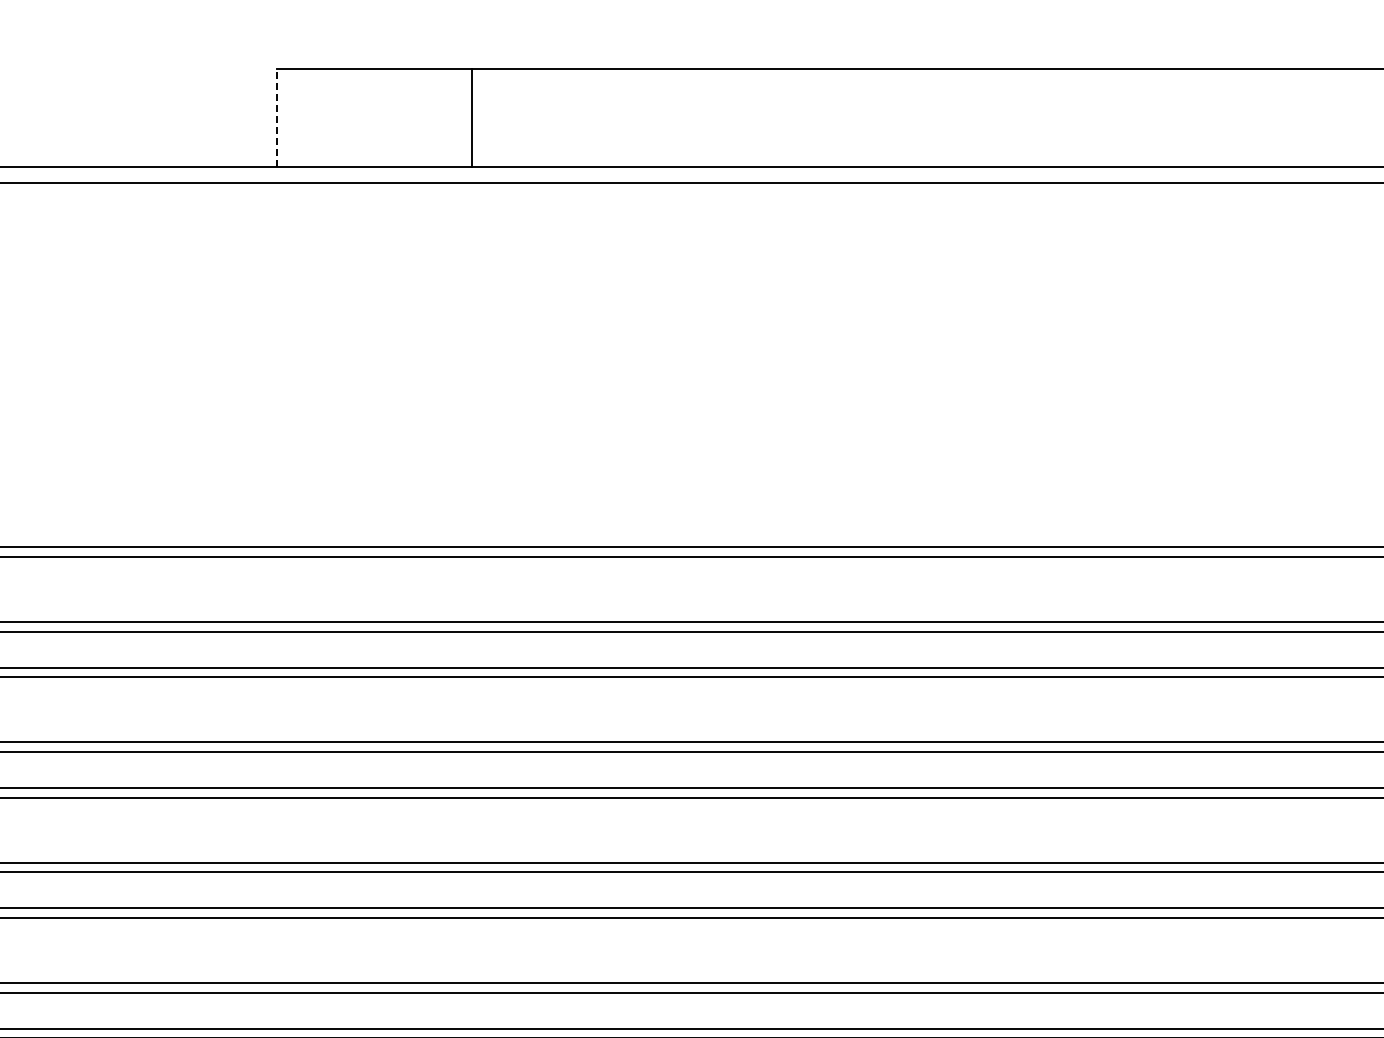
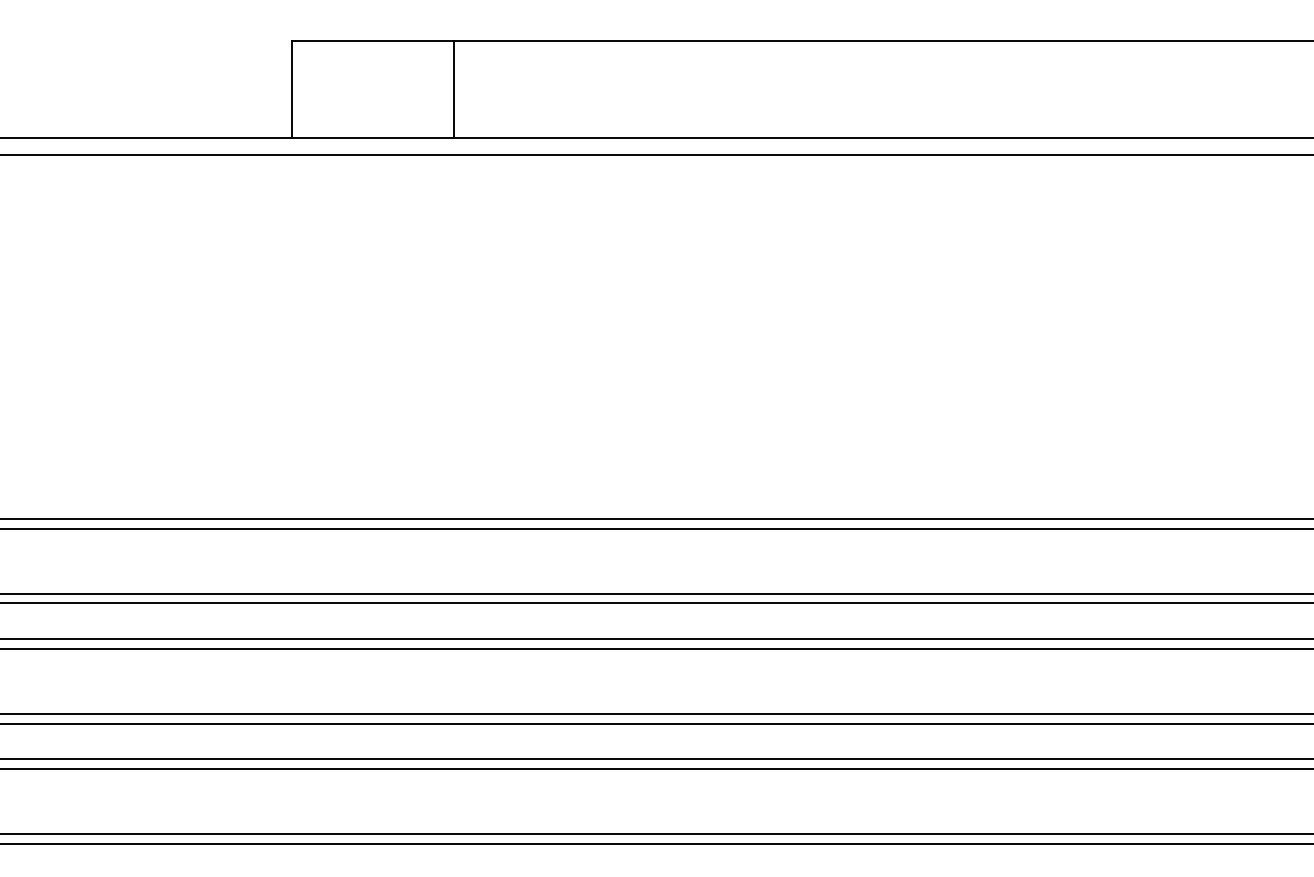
line: (277, 117) -> (291, 89), dashed -> solid
line: (472, 117) -> (454, 89), moved

